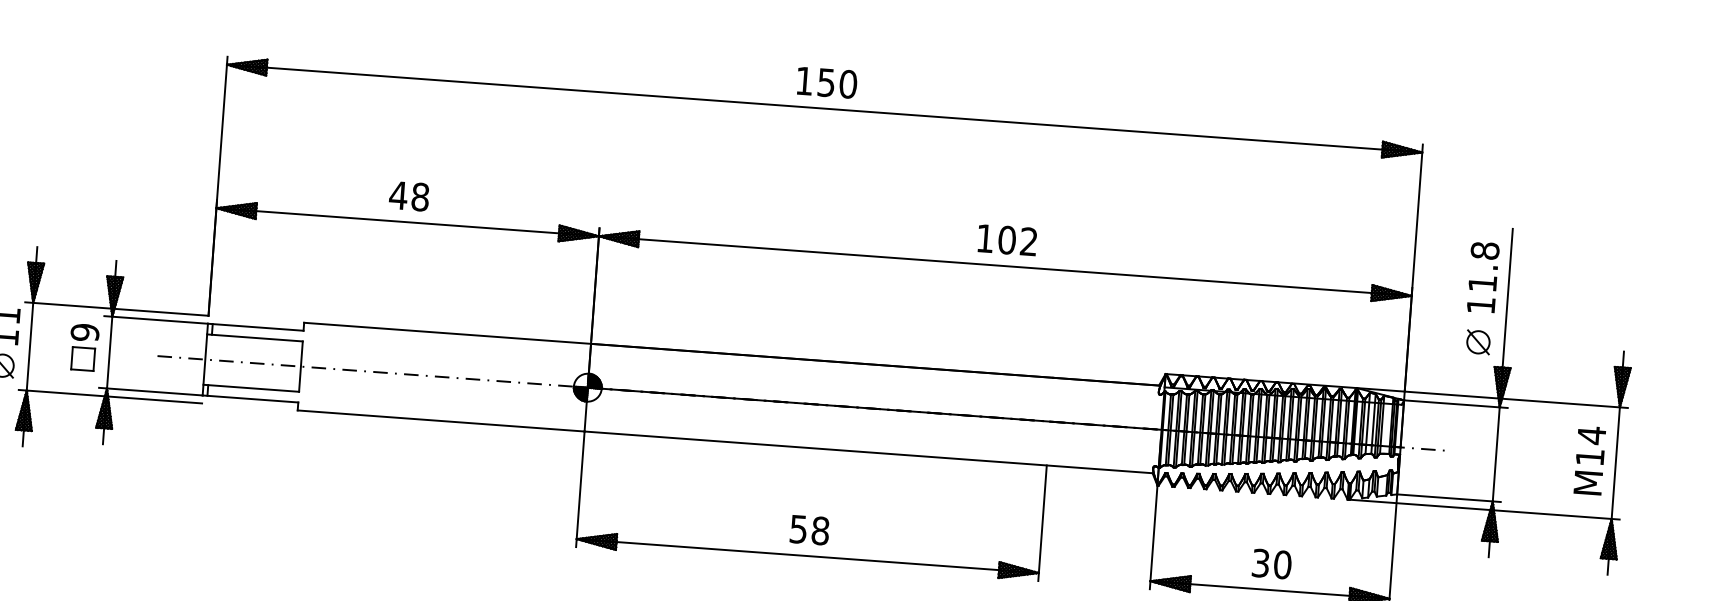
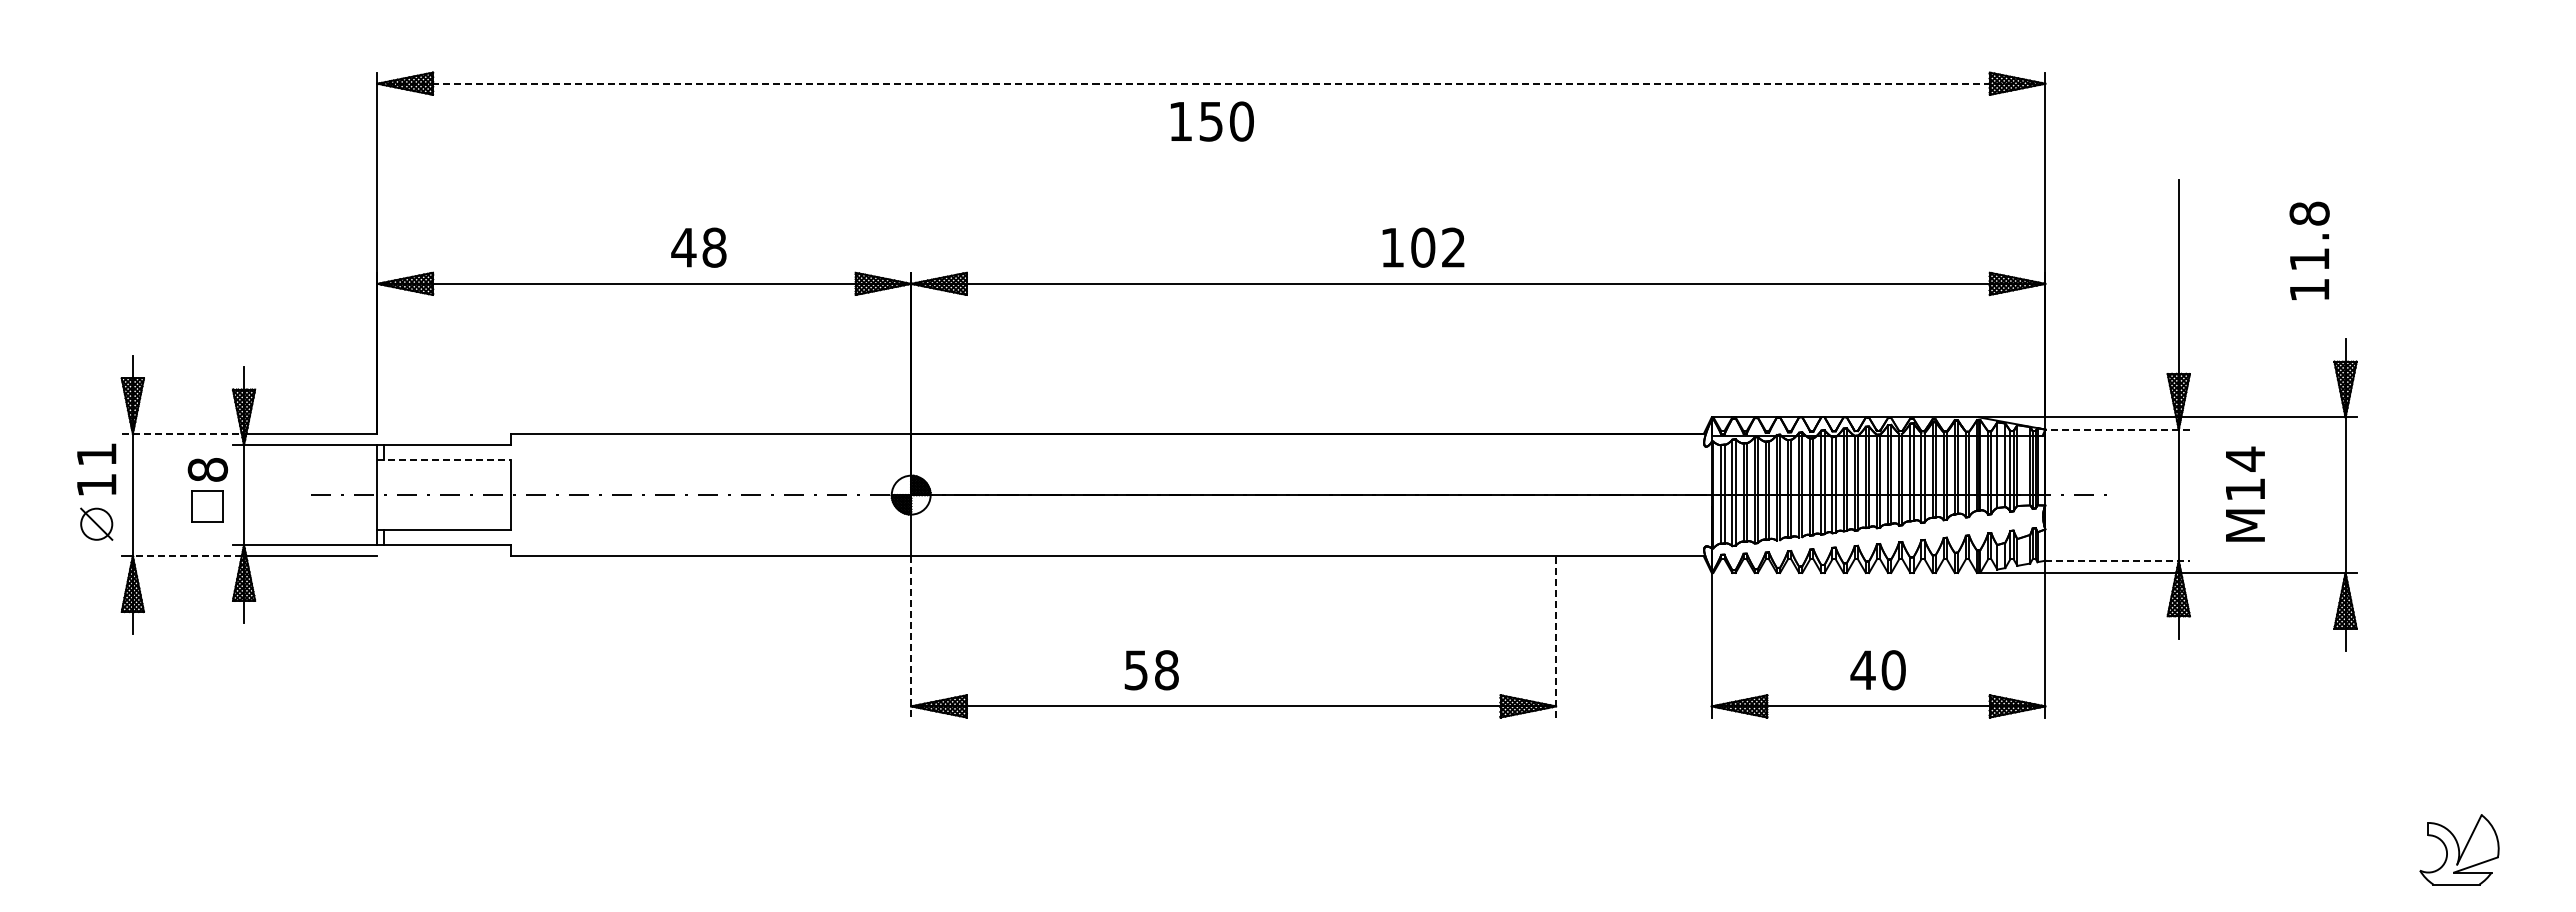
text: (826, 82) -> (1211, 121), moved
line: (824, 108) -> (1211, 83), solid -> dashed
text: (408, 196) -> (698, 247), moved
text: (1007, 240) -> (1423, 247), moved
text: (1483, 277) -> (2309, 250), moved
line: (68, 305) -> (182, 433), solid -> dashed
text: (85, 333) -> (208, 470), 9 -> 8
line: (255, 338) -> (444, 460), solid -> dashed
part: (1478, 341) -> (2142, 340), removed
line: (65, 393) -> (186, 556), solid -> dashed
line: (1455, 404) -> (2117, 429), solid -> dashed
text: (1590, 460) -> (2245, 493), moved
line: (580, 489) -> (911, 636), solid -> dashed
line: (1449, 498) -> (2118, 560), solid -> dashed
line: (1042, 522) -> (1556, 636), solid -> dashed
text: (809, 530) -> (1151, 670), moved
text: (1260, 563) -> (1862, 670), 30 -> 40

